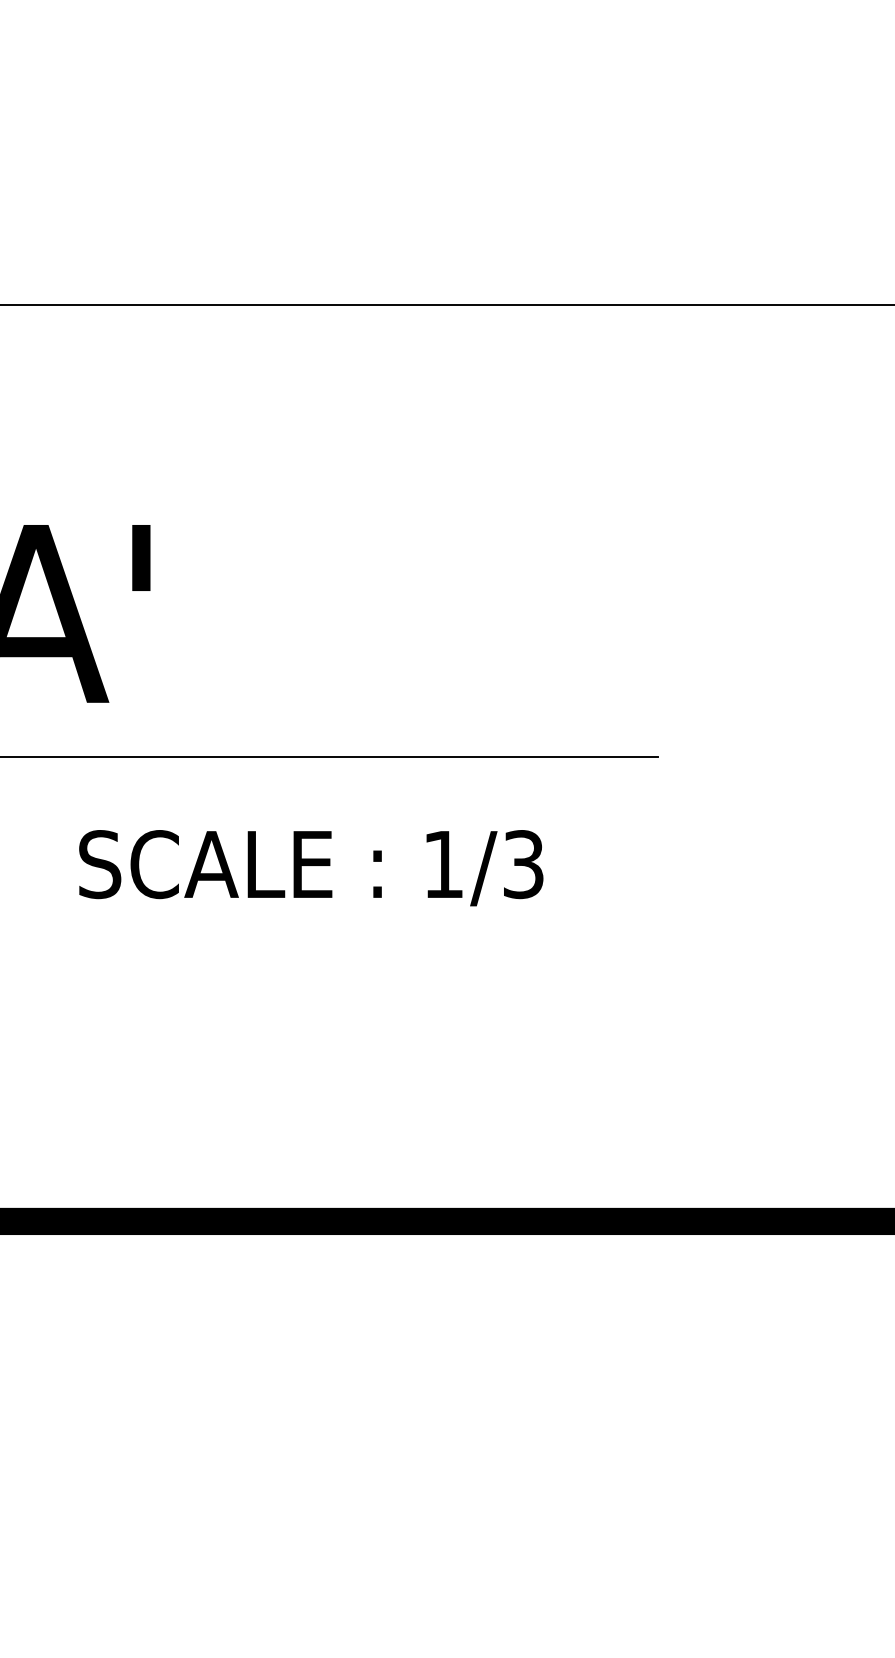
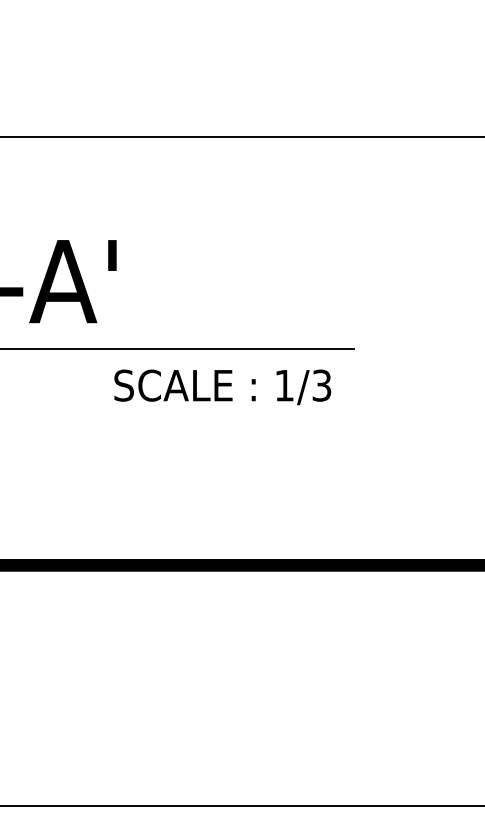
text: (310, 868) -> (222, 387), moved

